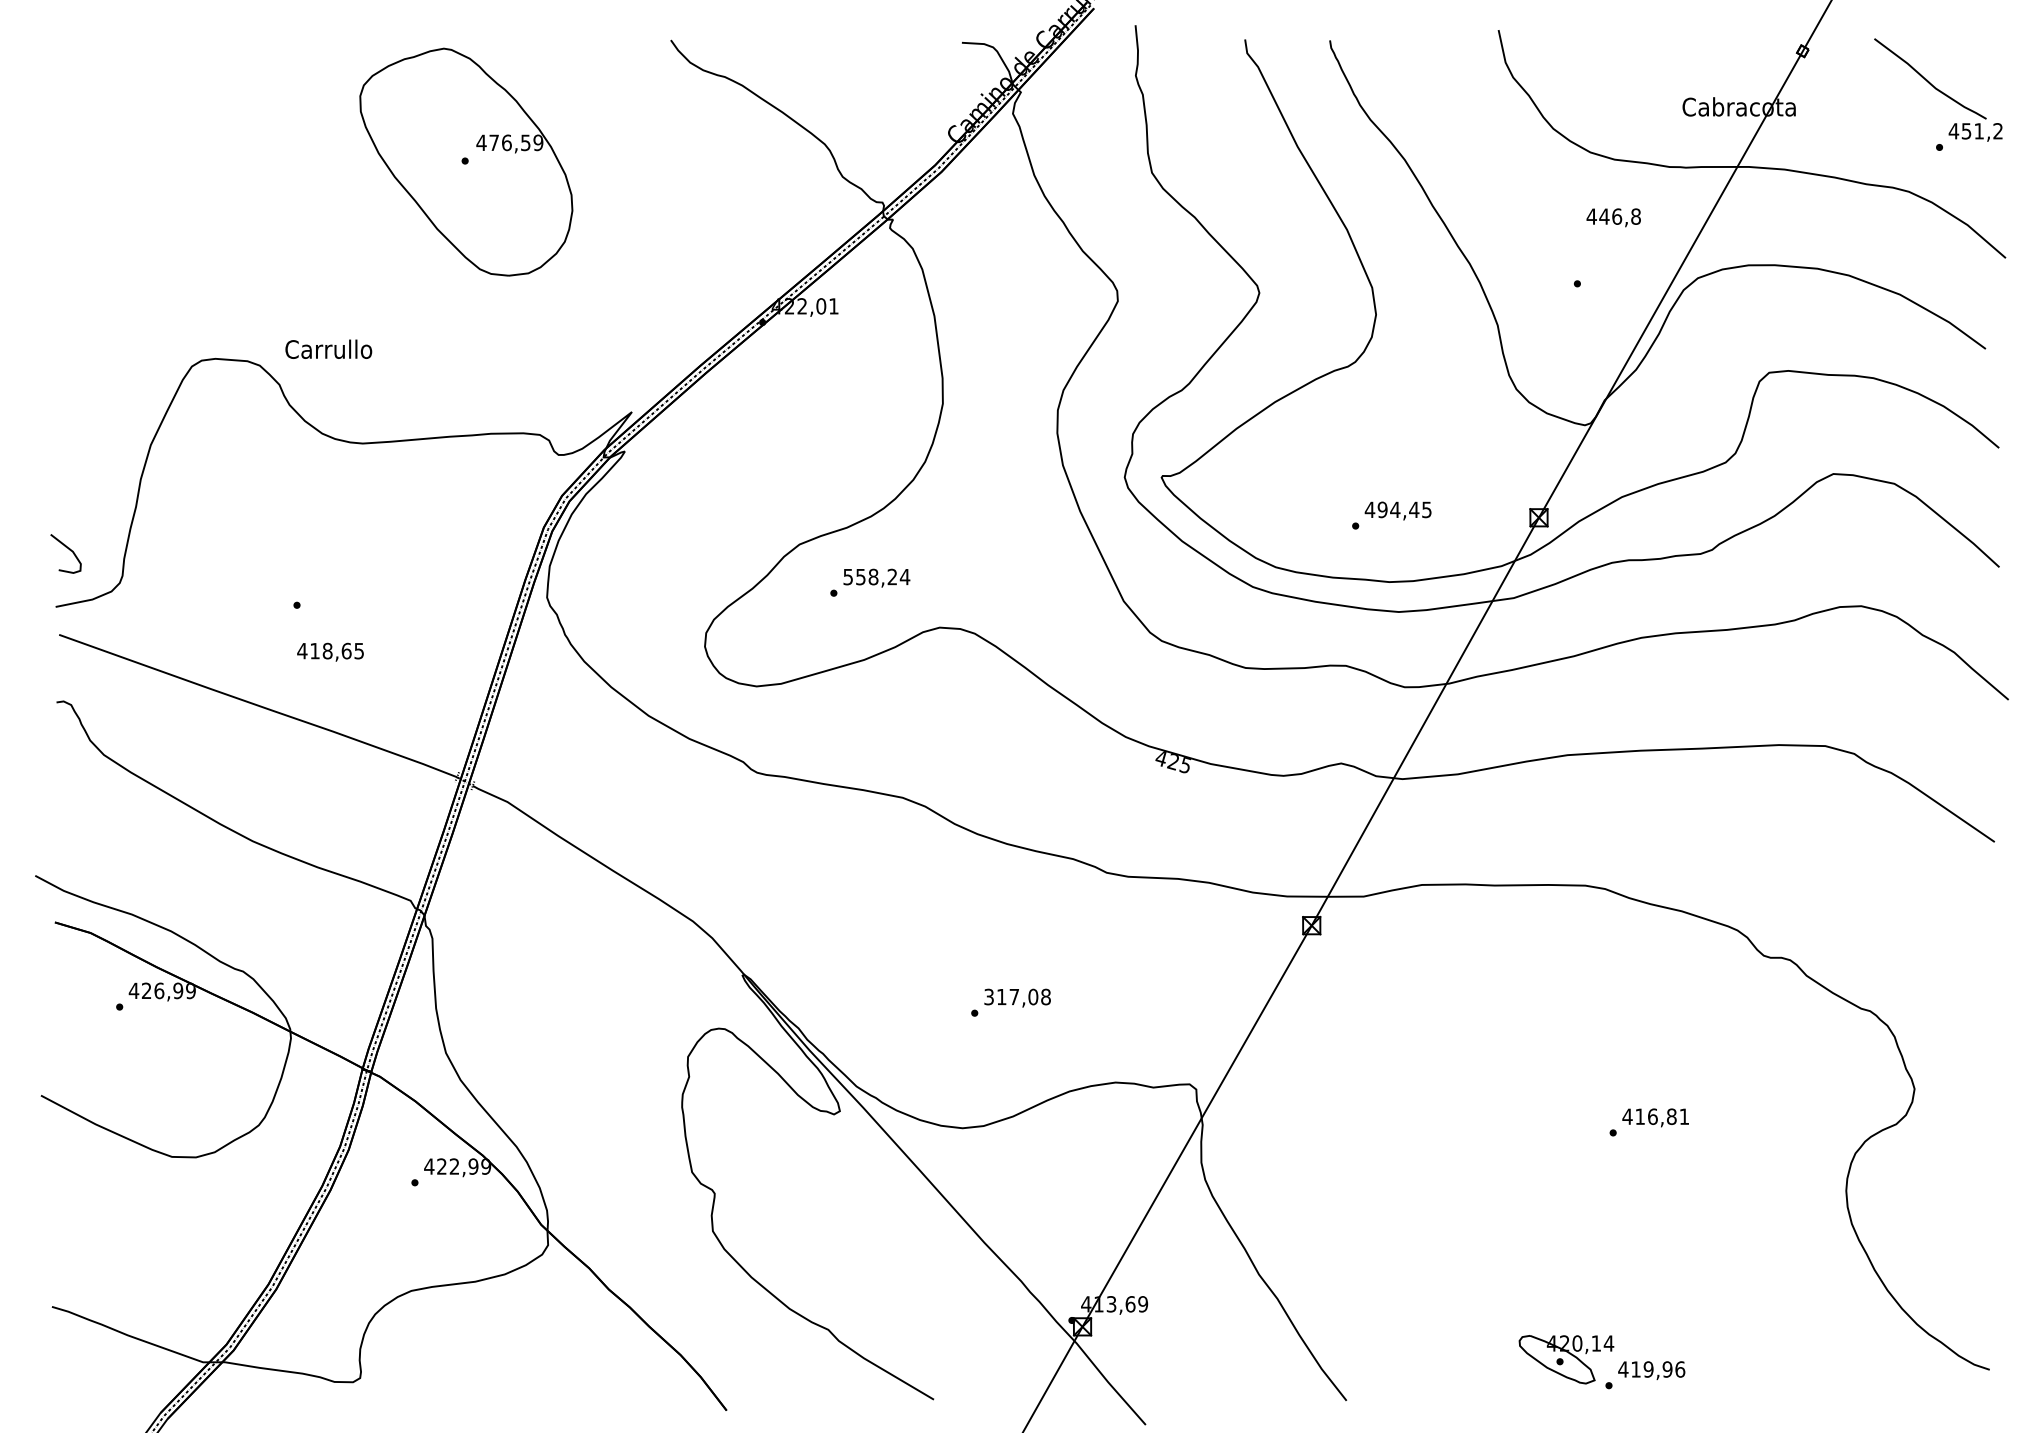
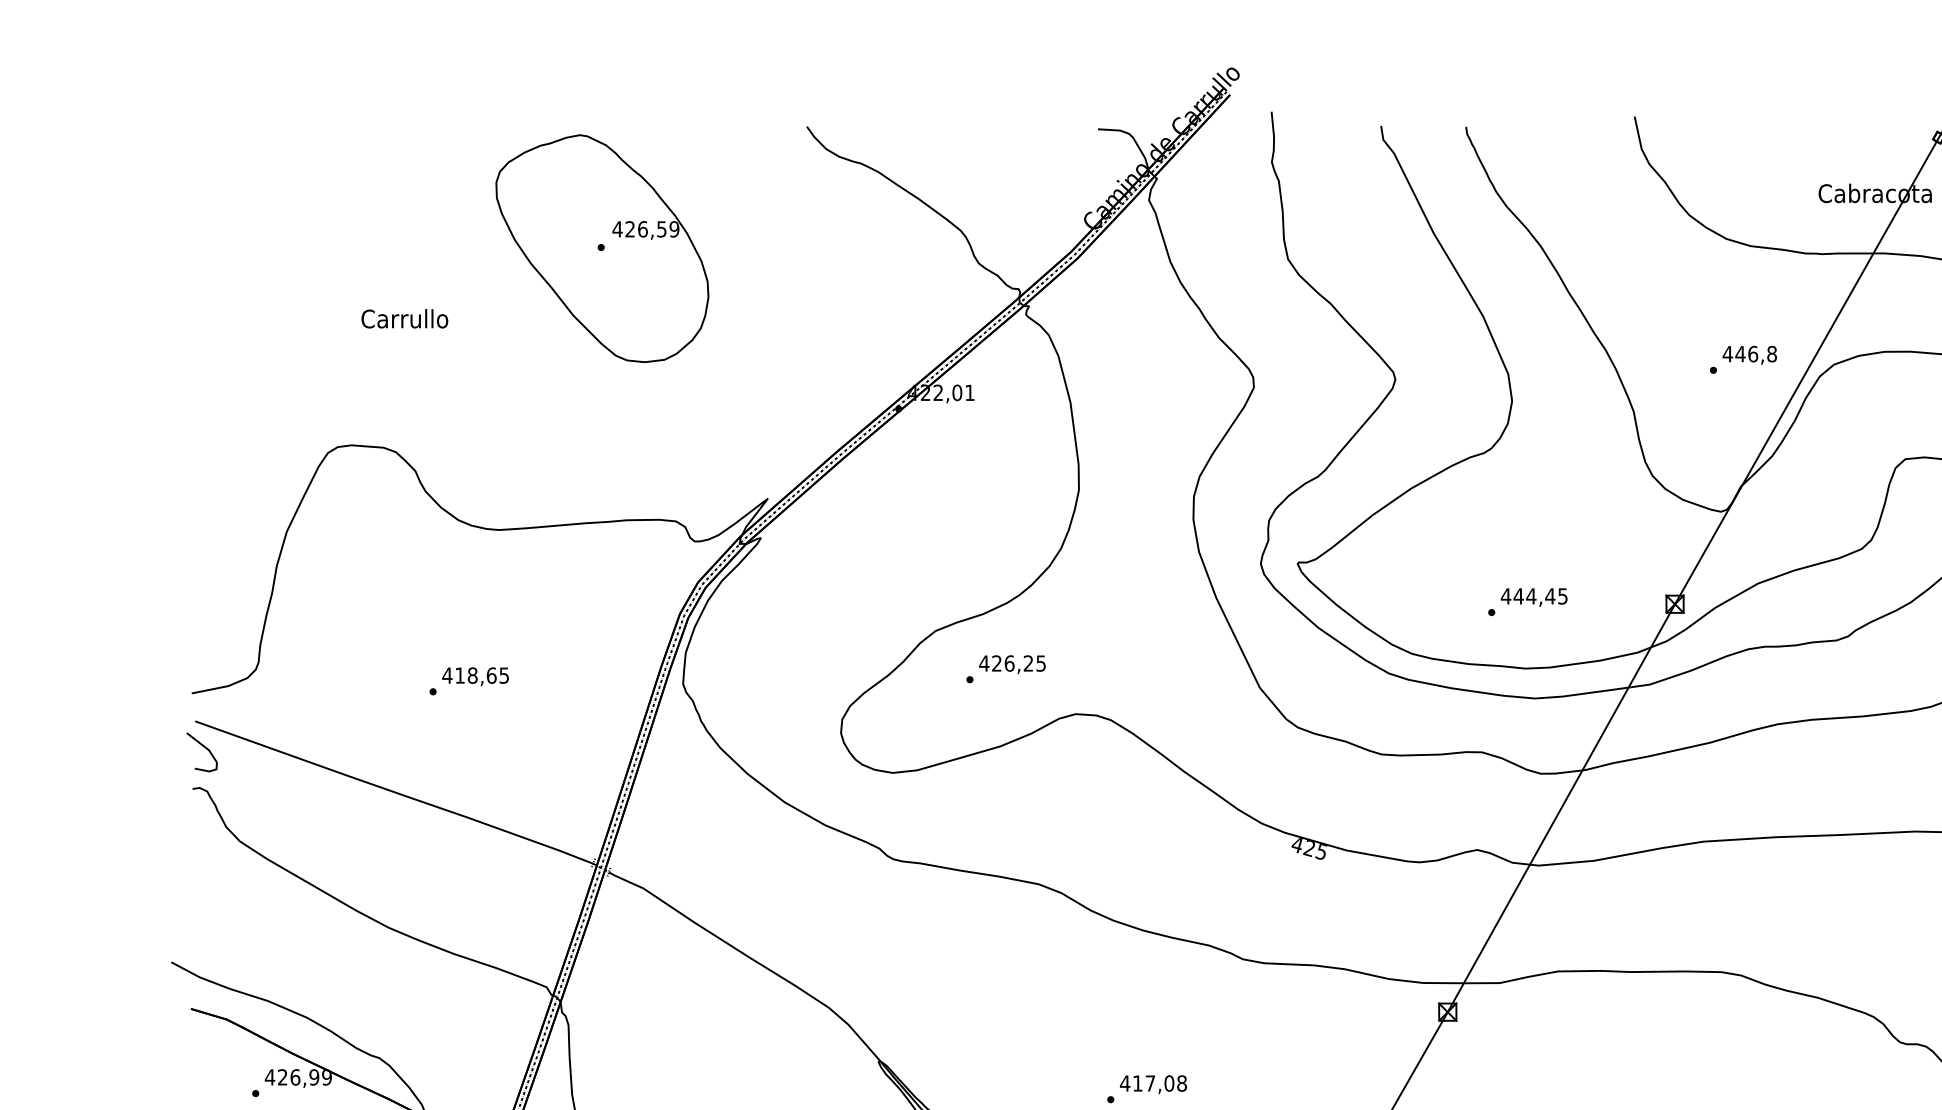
text: (493, 142) -> (629, 228), 476,59 -> 426,59
text: (1613, 217) -> (1749, 354), moved
text: (328, 348) -> (404, 317), moved
text: (1382, 509) -> (1518, 595), 494,45 -> 444,45
curve: (68, 549) -> (204, 747), moved
text: (876, 576) -> (1012, 662), 558,24 -> 426,25
text: (330, 651) -> (475, 675), moved
text: (988, 996) -> (1124, 1082), 317,08 -> 417,08

